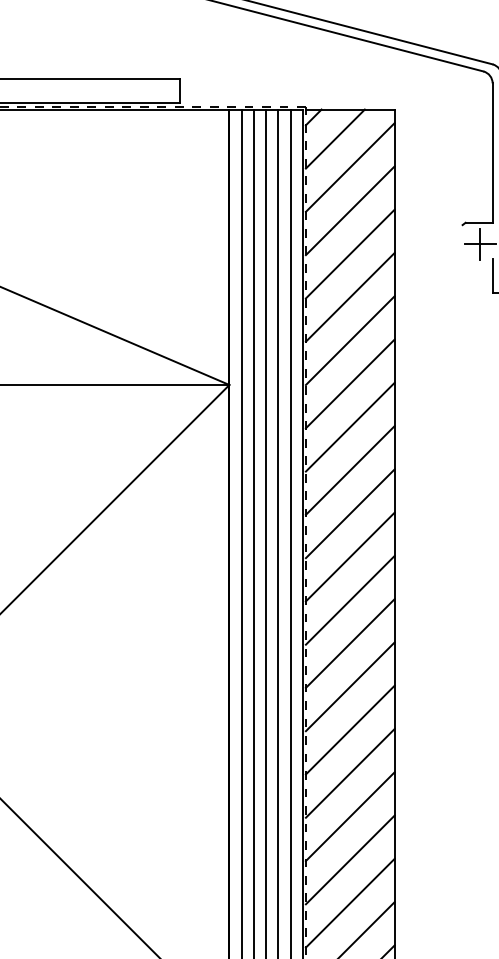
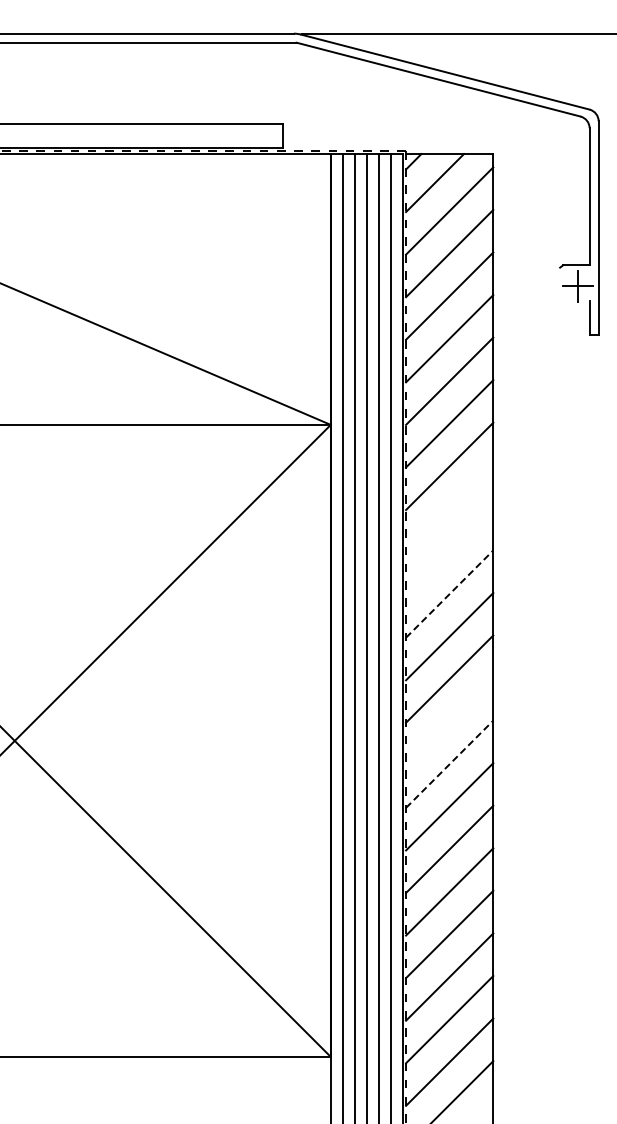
line: (350, 470) -> (449, 508), removed
line: (350, 513) -> (449, 551), removed
line: (350, 557) -> (449, 594), solid -> dashed
line: (350, 686) -> (449, 721), removed
line: (350, 730) -> (449, 764), solid -> dashed

